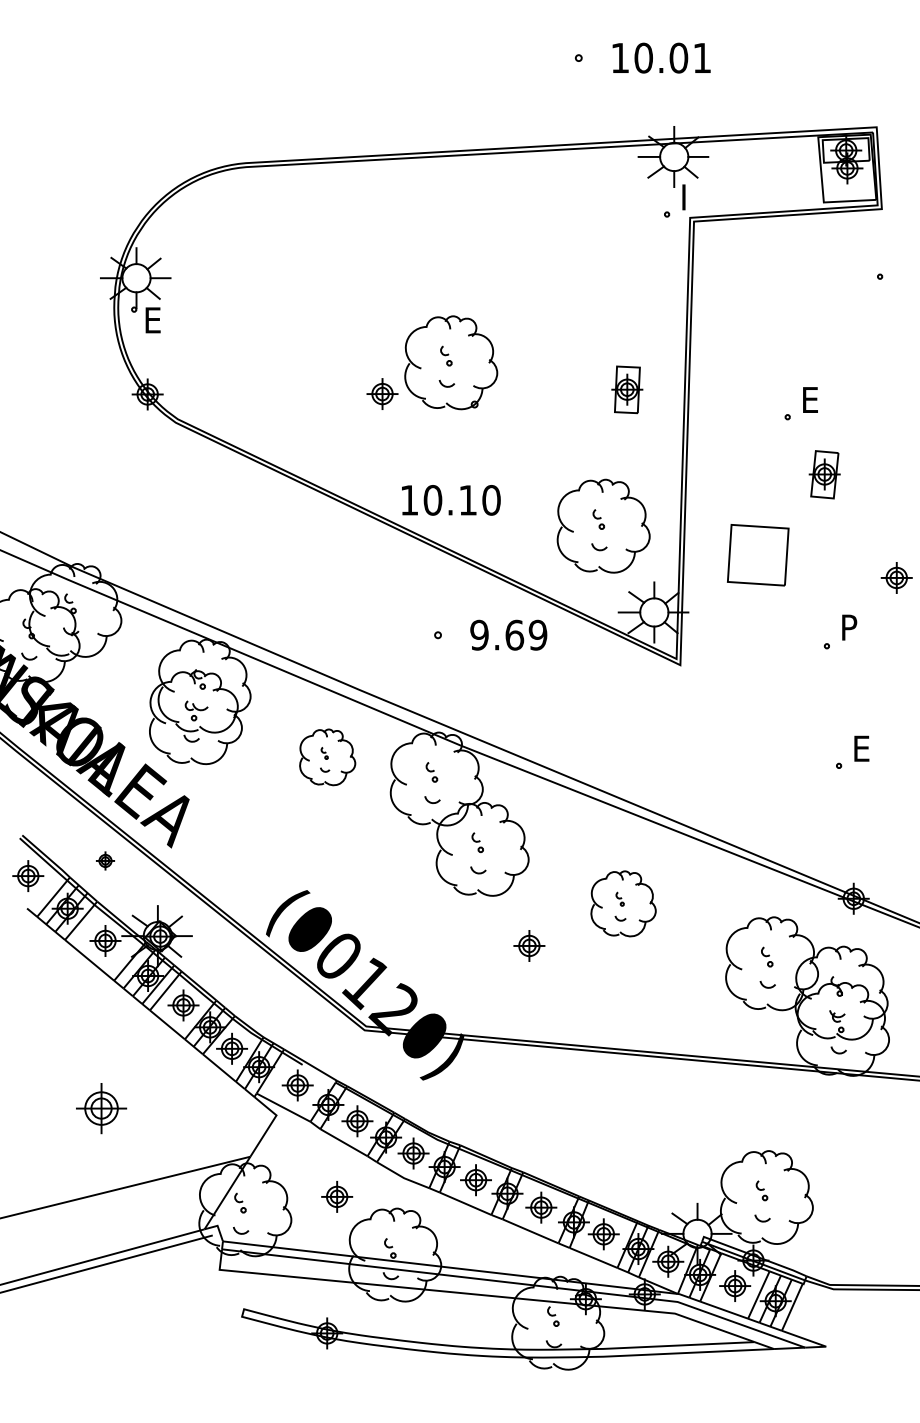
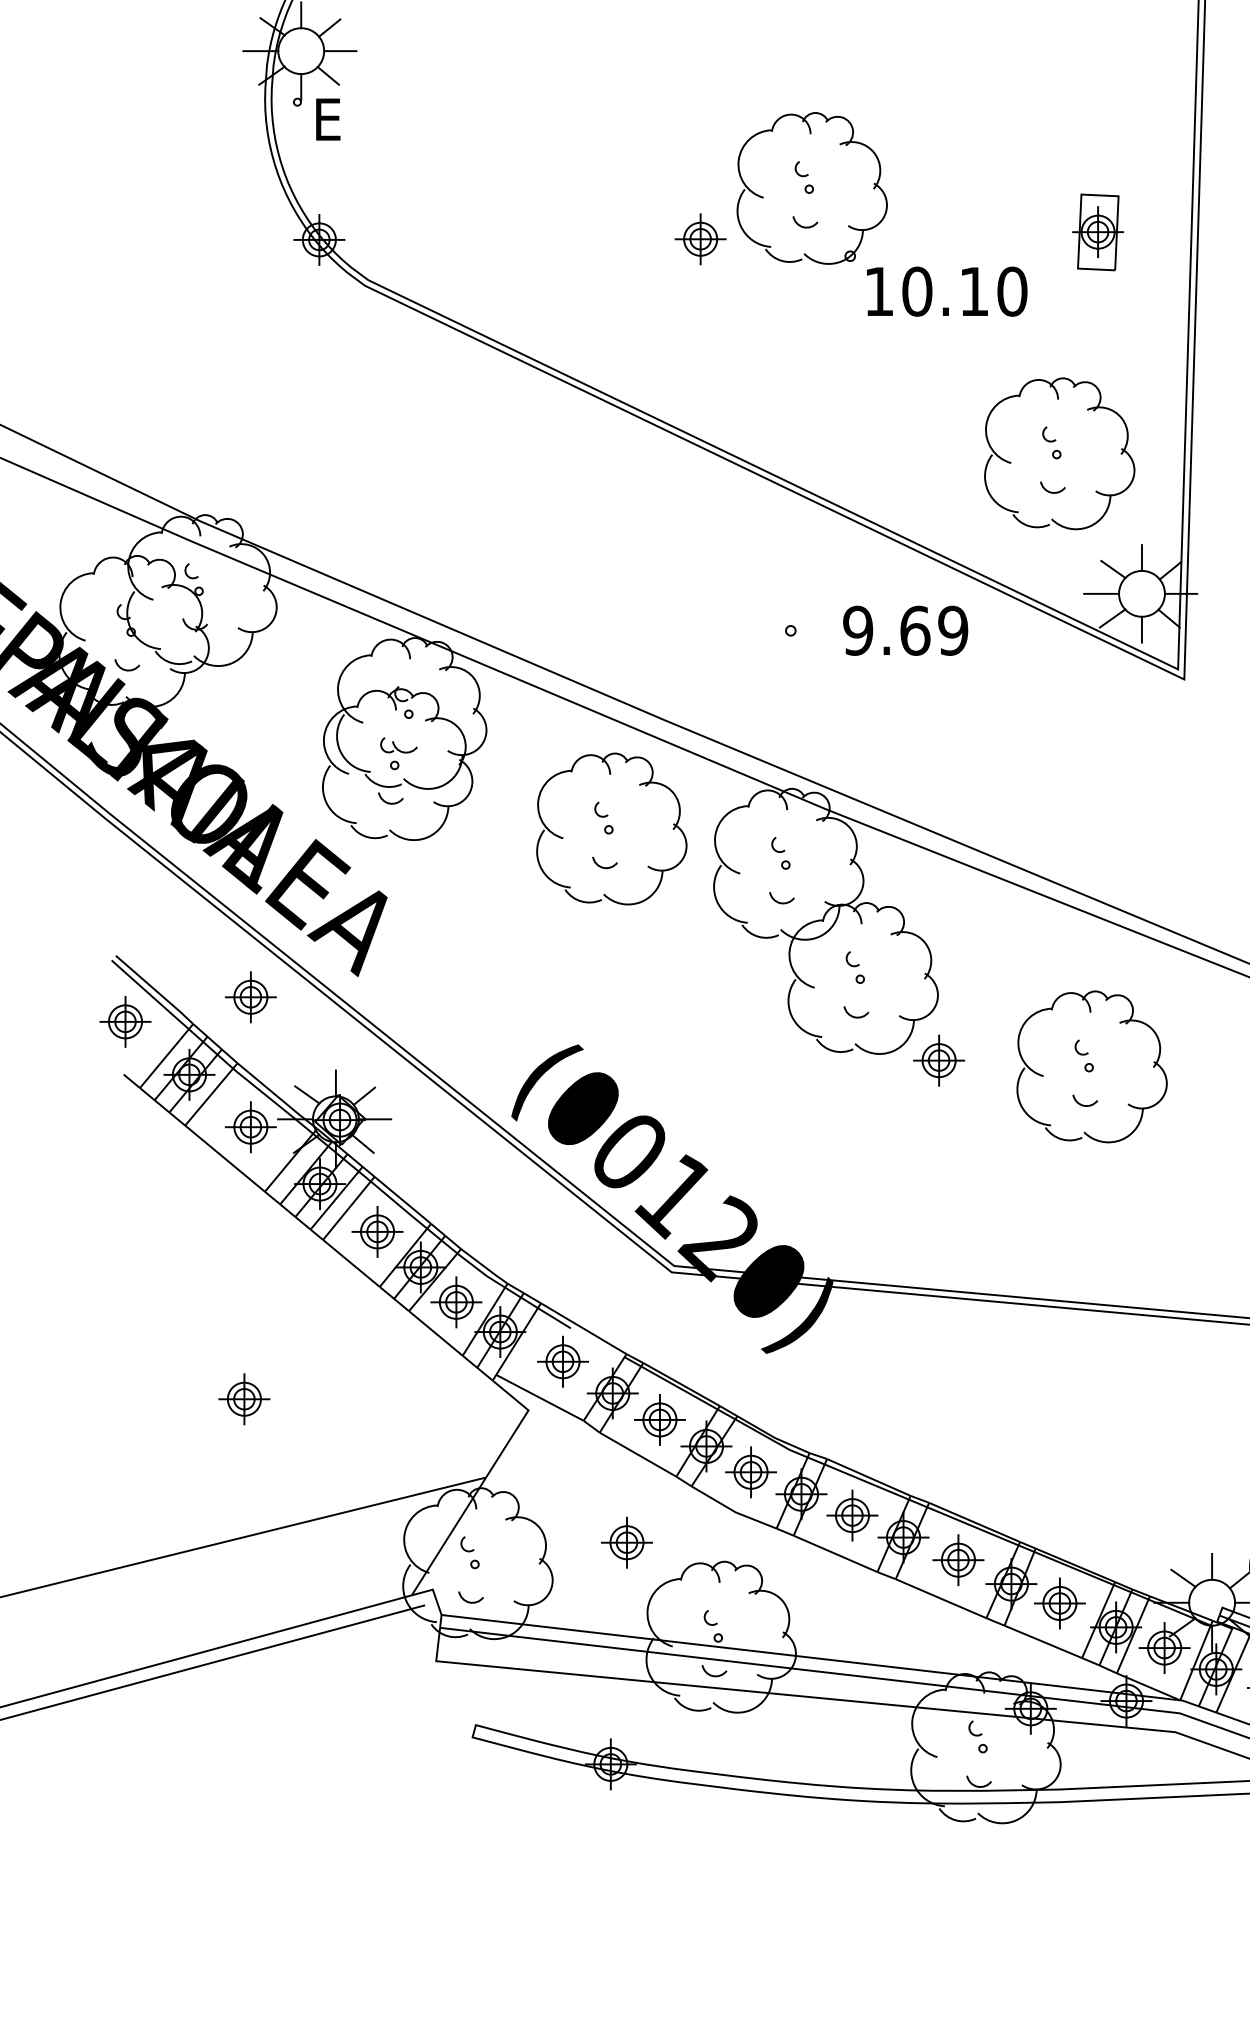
text: (451, 500) -> (947, 291), moved
part: (327, 757) -> (611, 829), size x1.67
part: (105, 860) -> (250, 996), size x1.67
part: (623, 903) -> (1091, 1066), size x1.43
part: (529, 945) -> (939, 1059), moved
part: (101, 1108) -> (244, 1399), size x0.62

